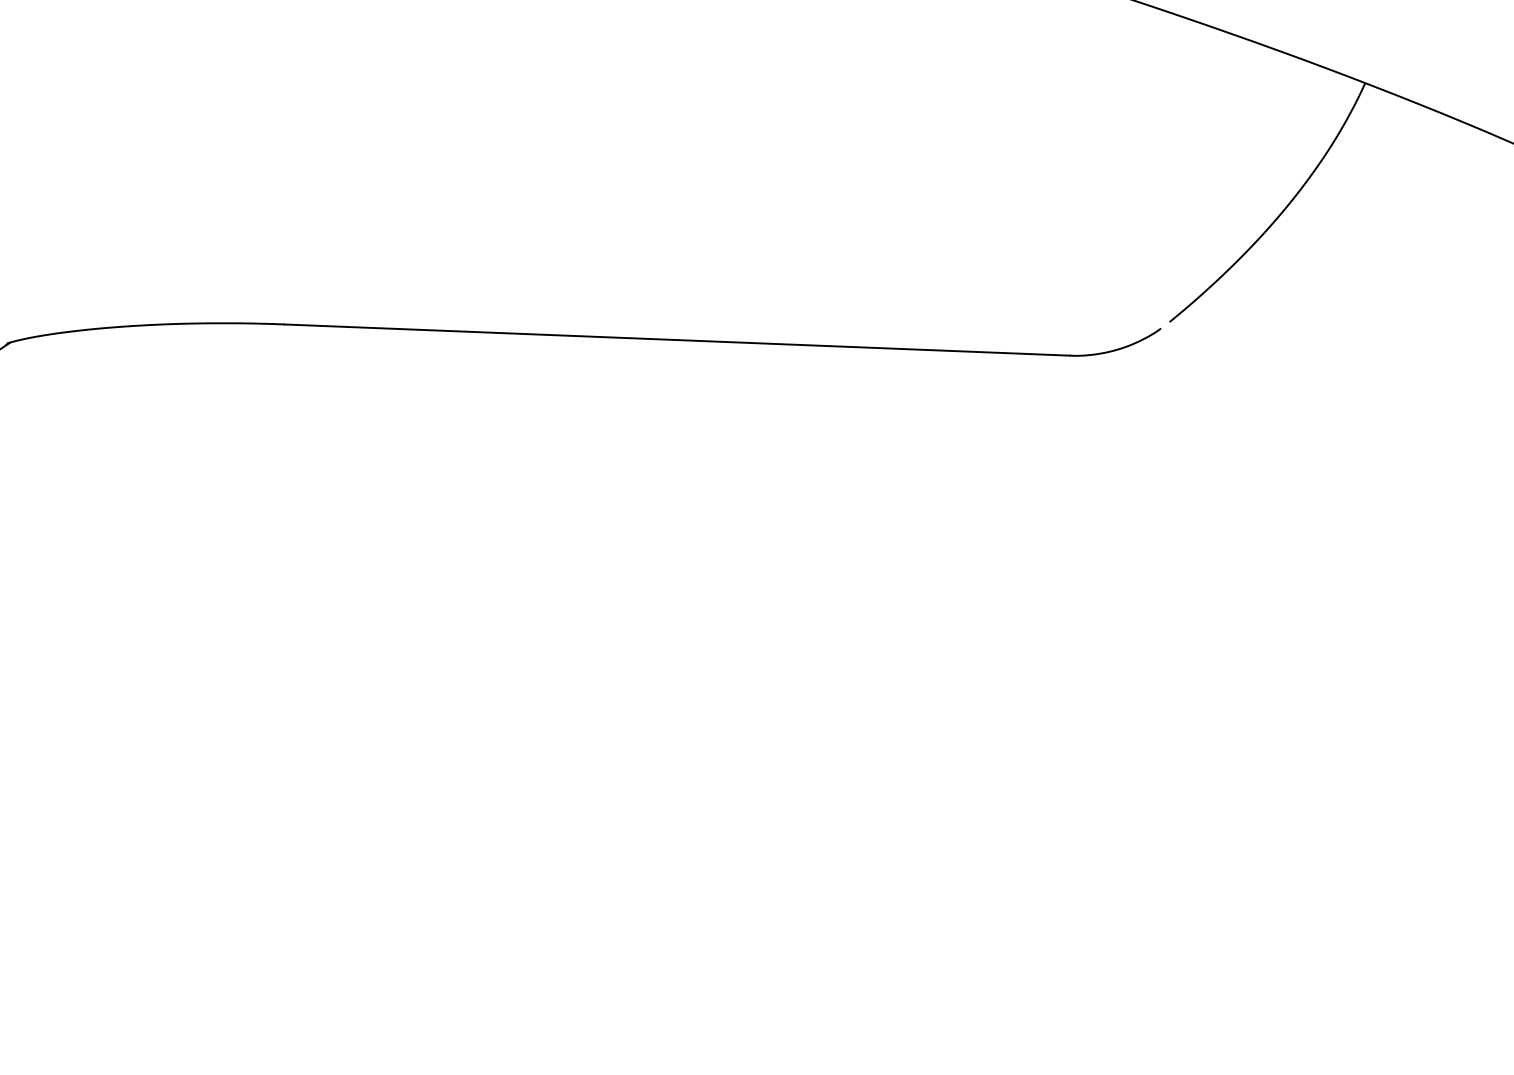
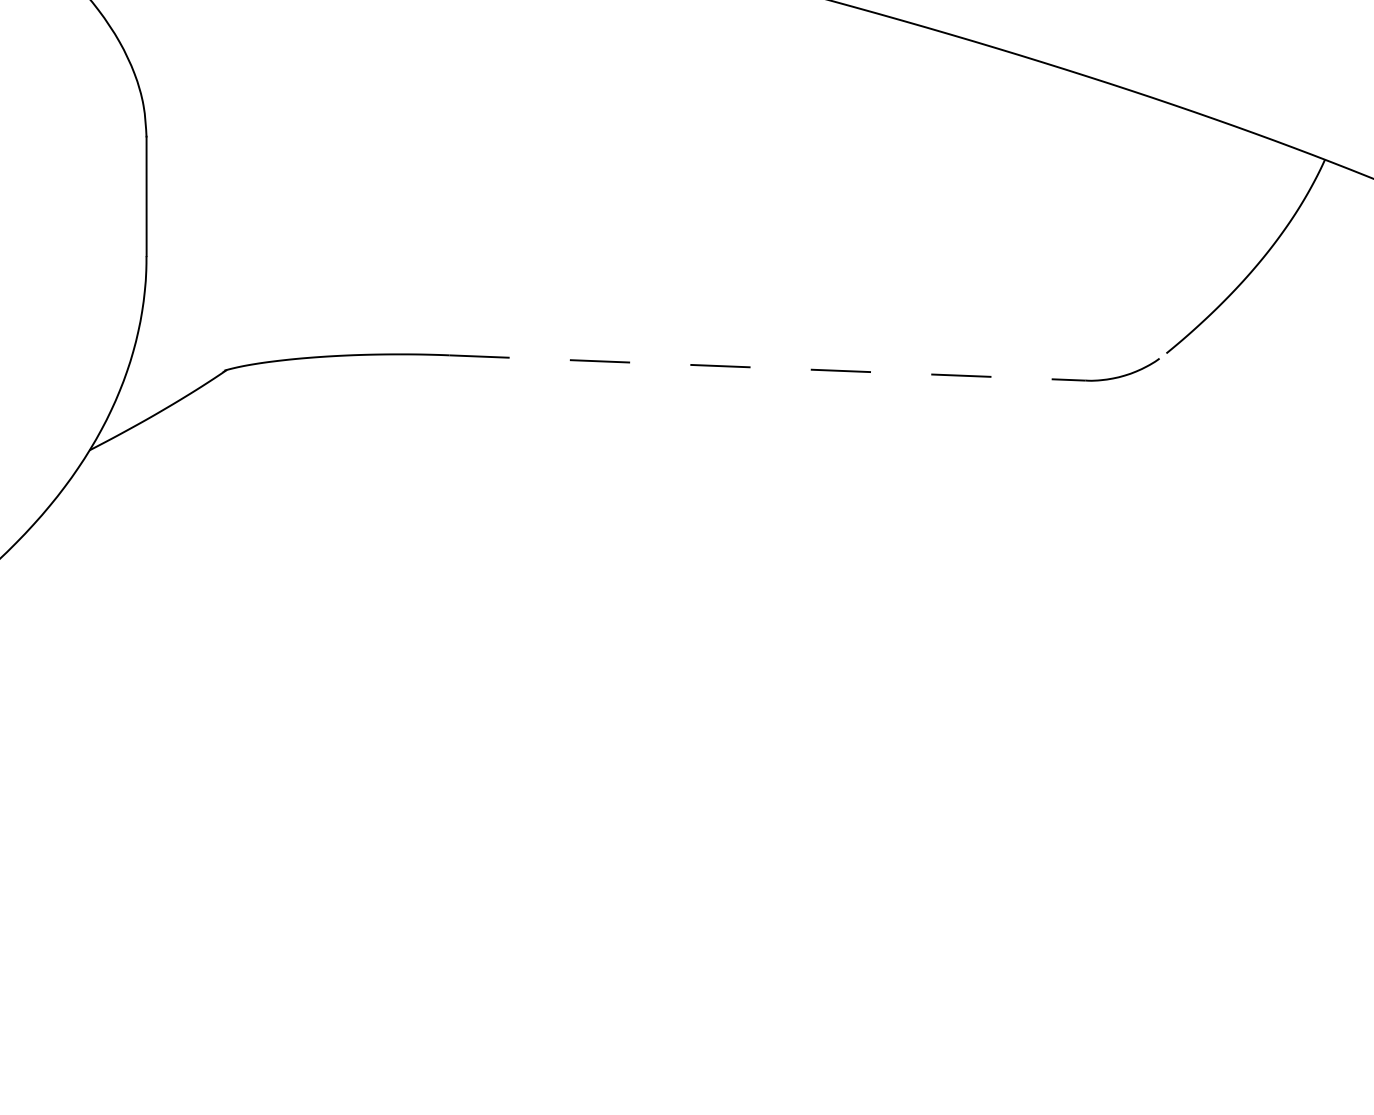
line: (677, 340) -> (767, 368), solid -> dashed

